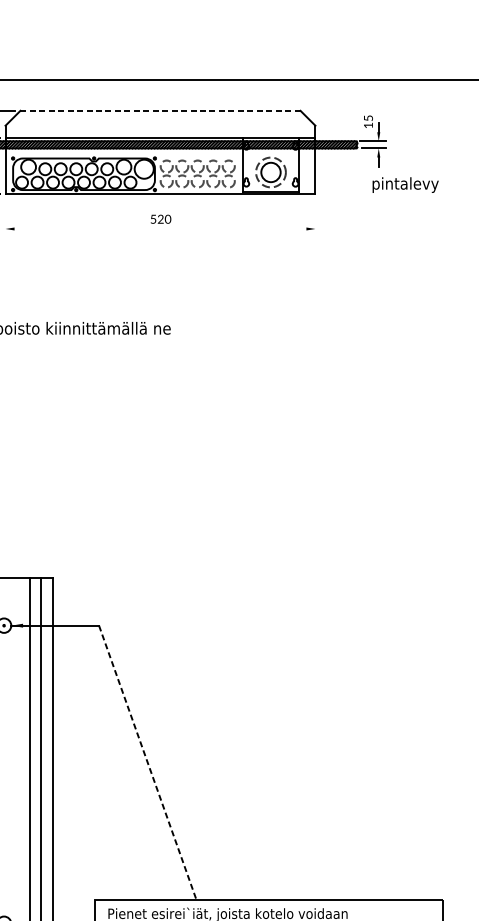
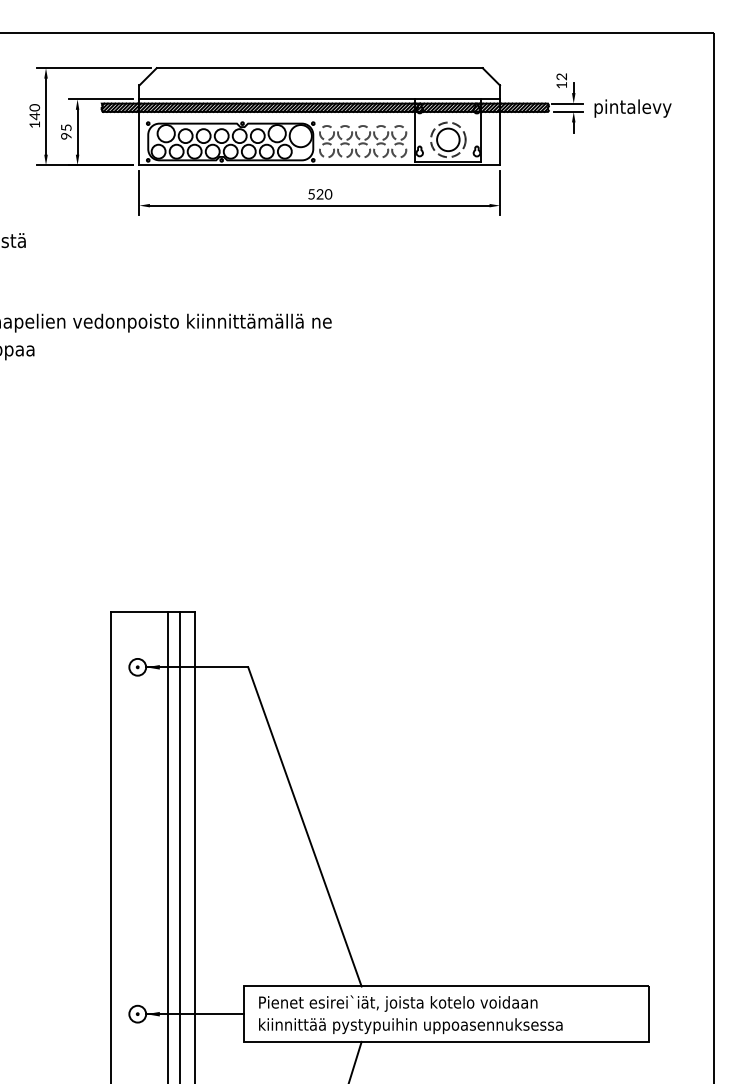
line: (160, 111) -> (319, 68), dashed -> solid
text: (368, 118) -> (561, 76), 15 -> 12
text: (405, 185) -> (632, 108), moved
line: (5, 217) -> (139, 192), added
line: (315, 217) -> (500, 192), added
line: (160, 228) -> (319, 205), added
line: (148, 763) -> (305, 827), dashed -> solid

